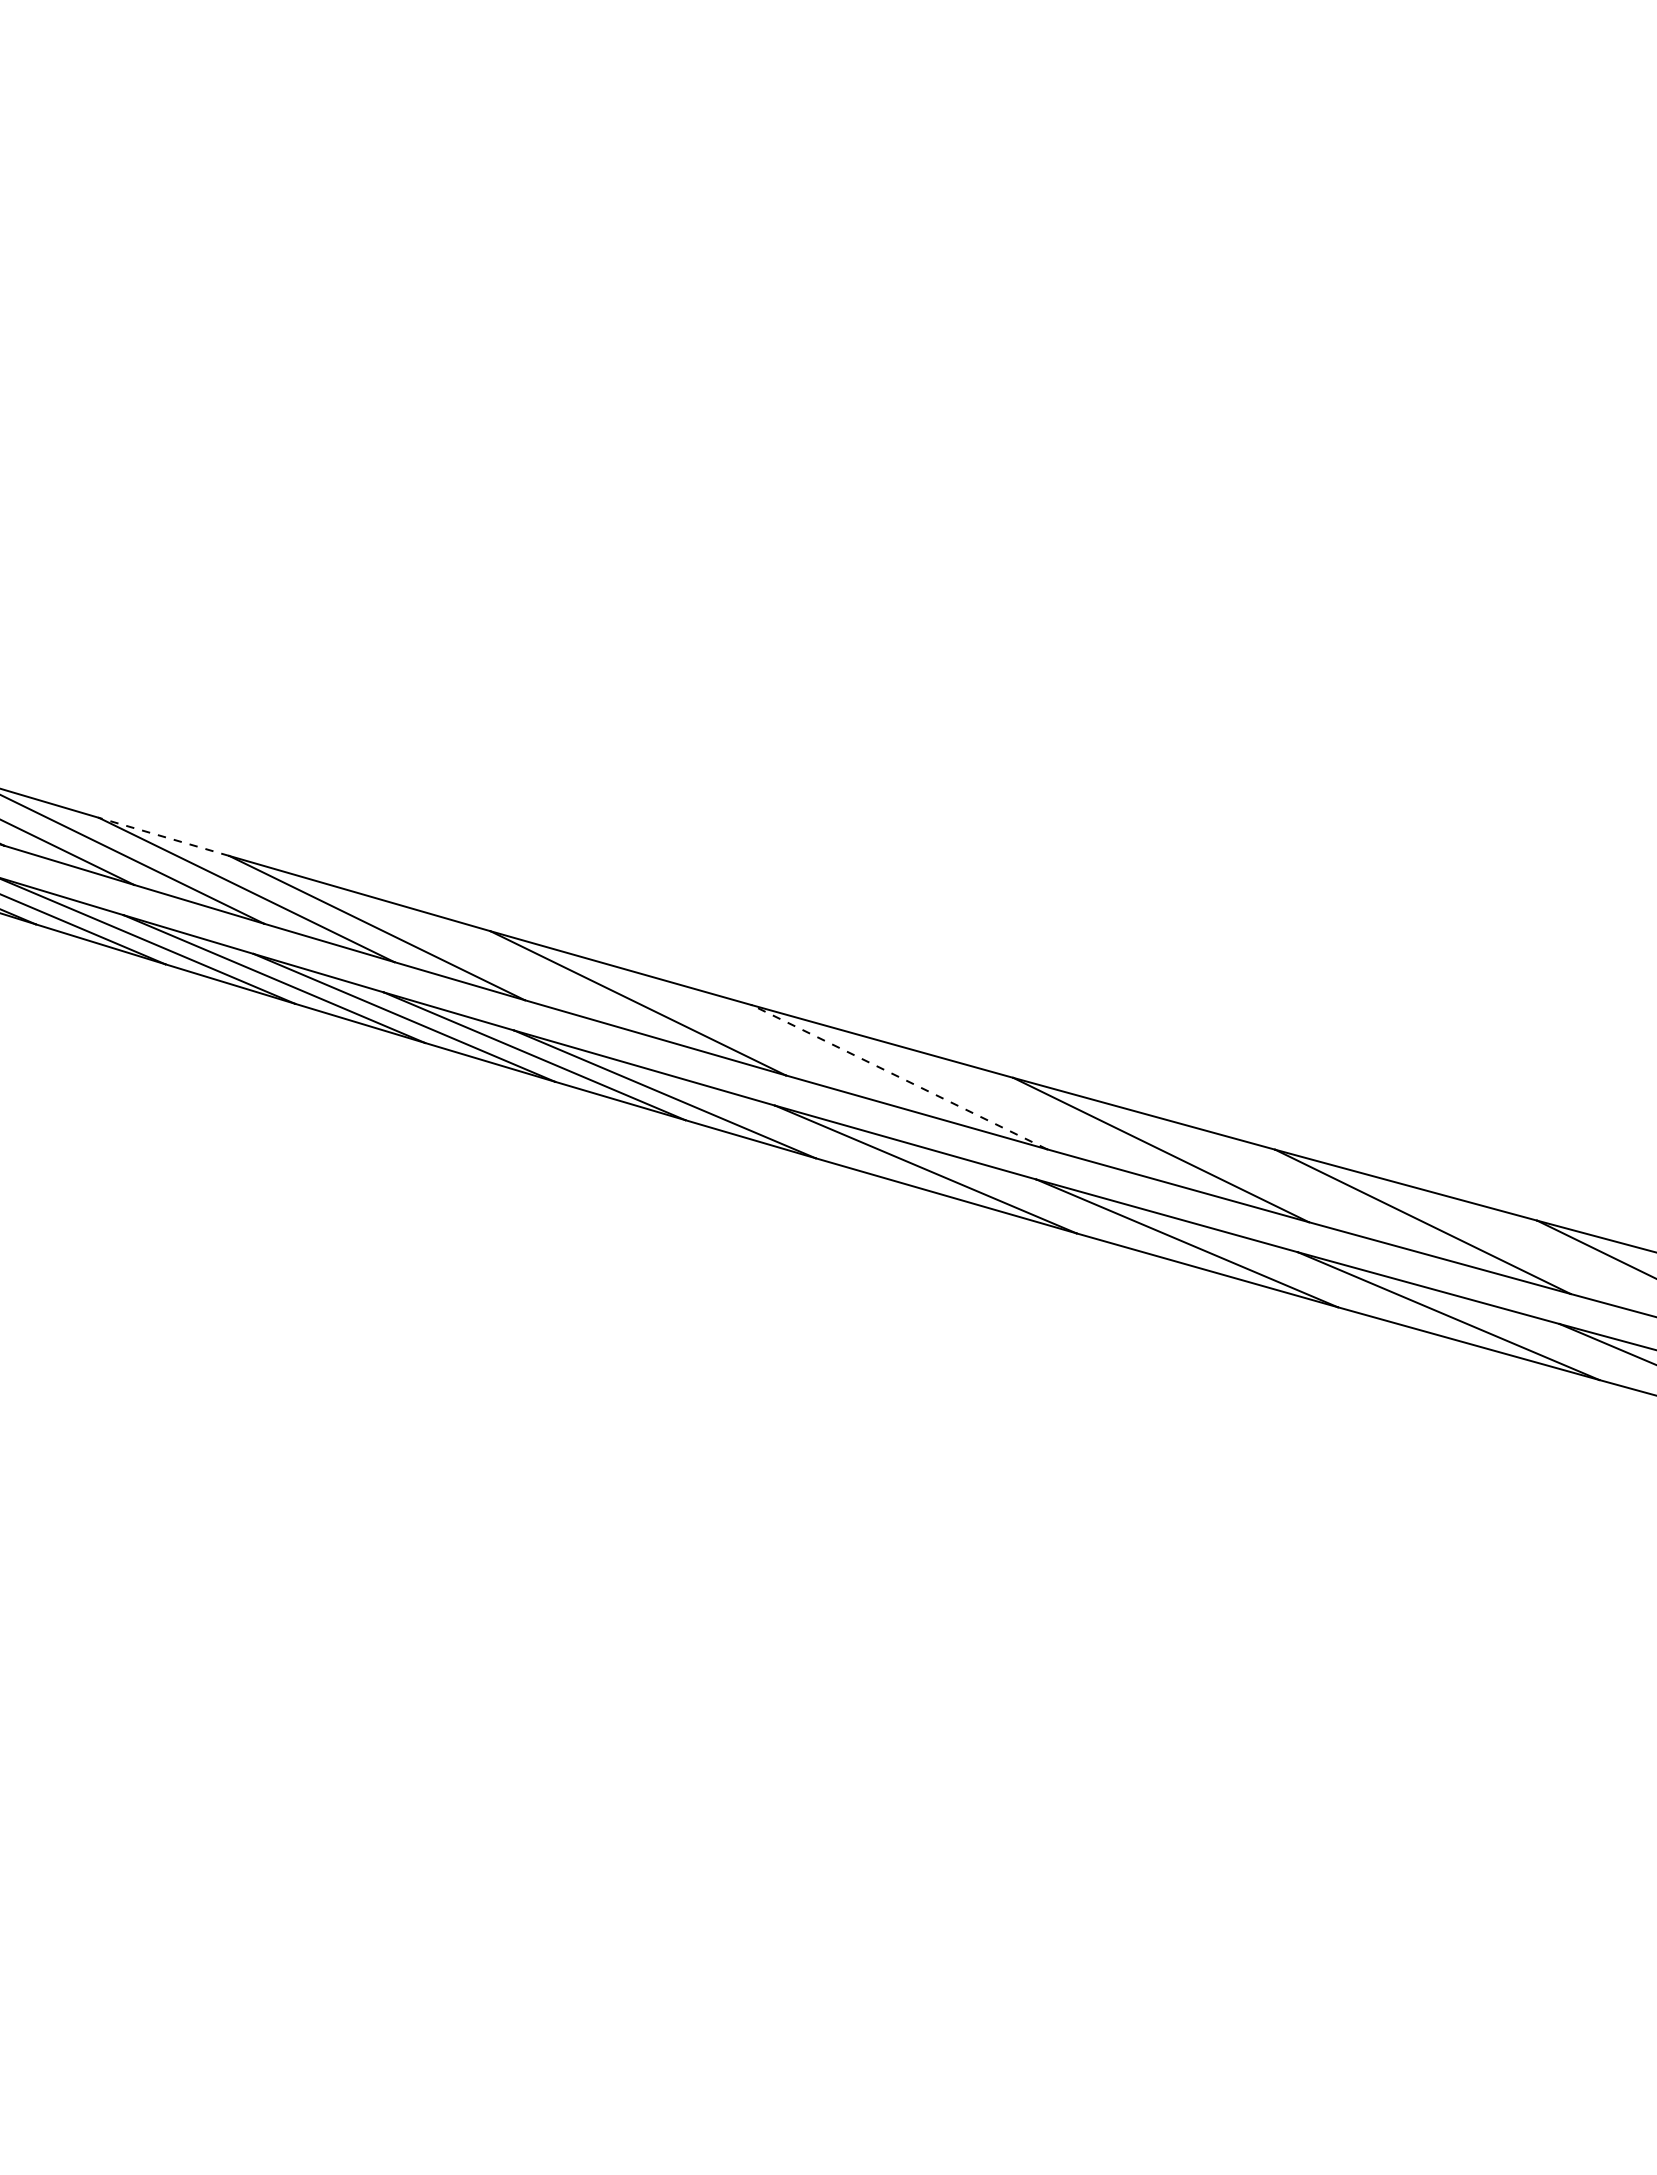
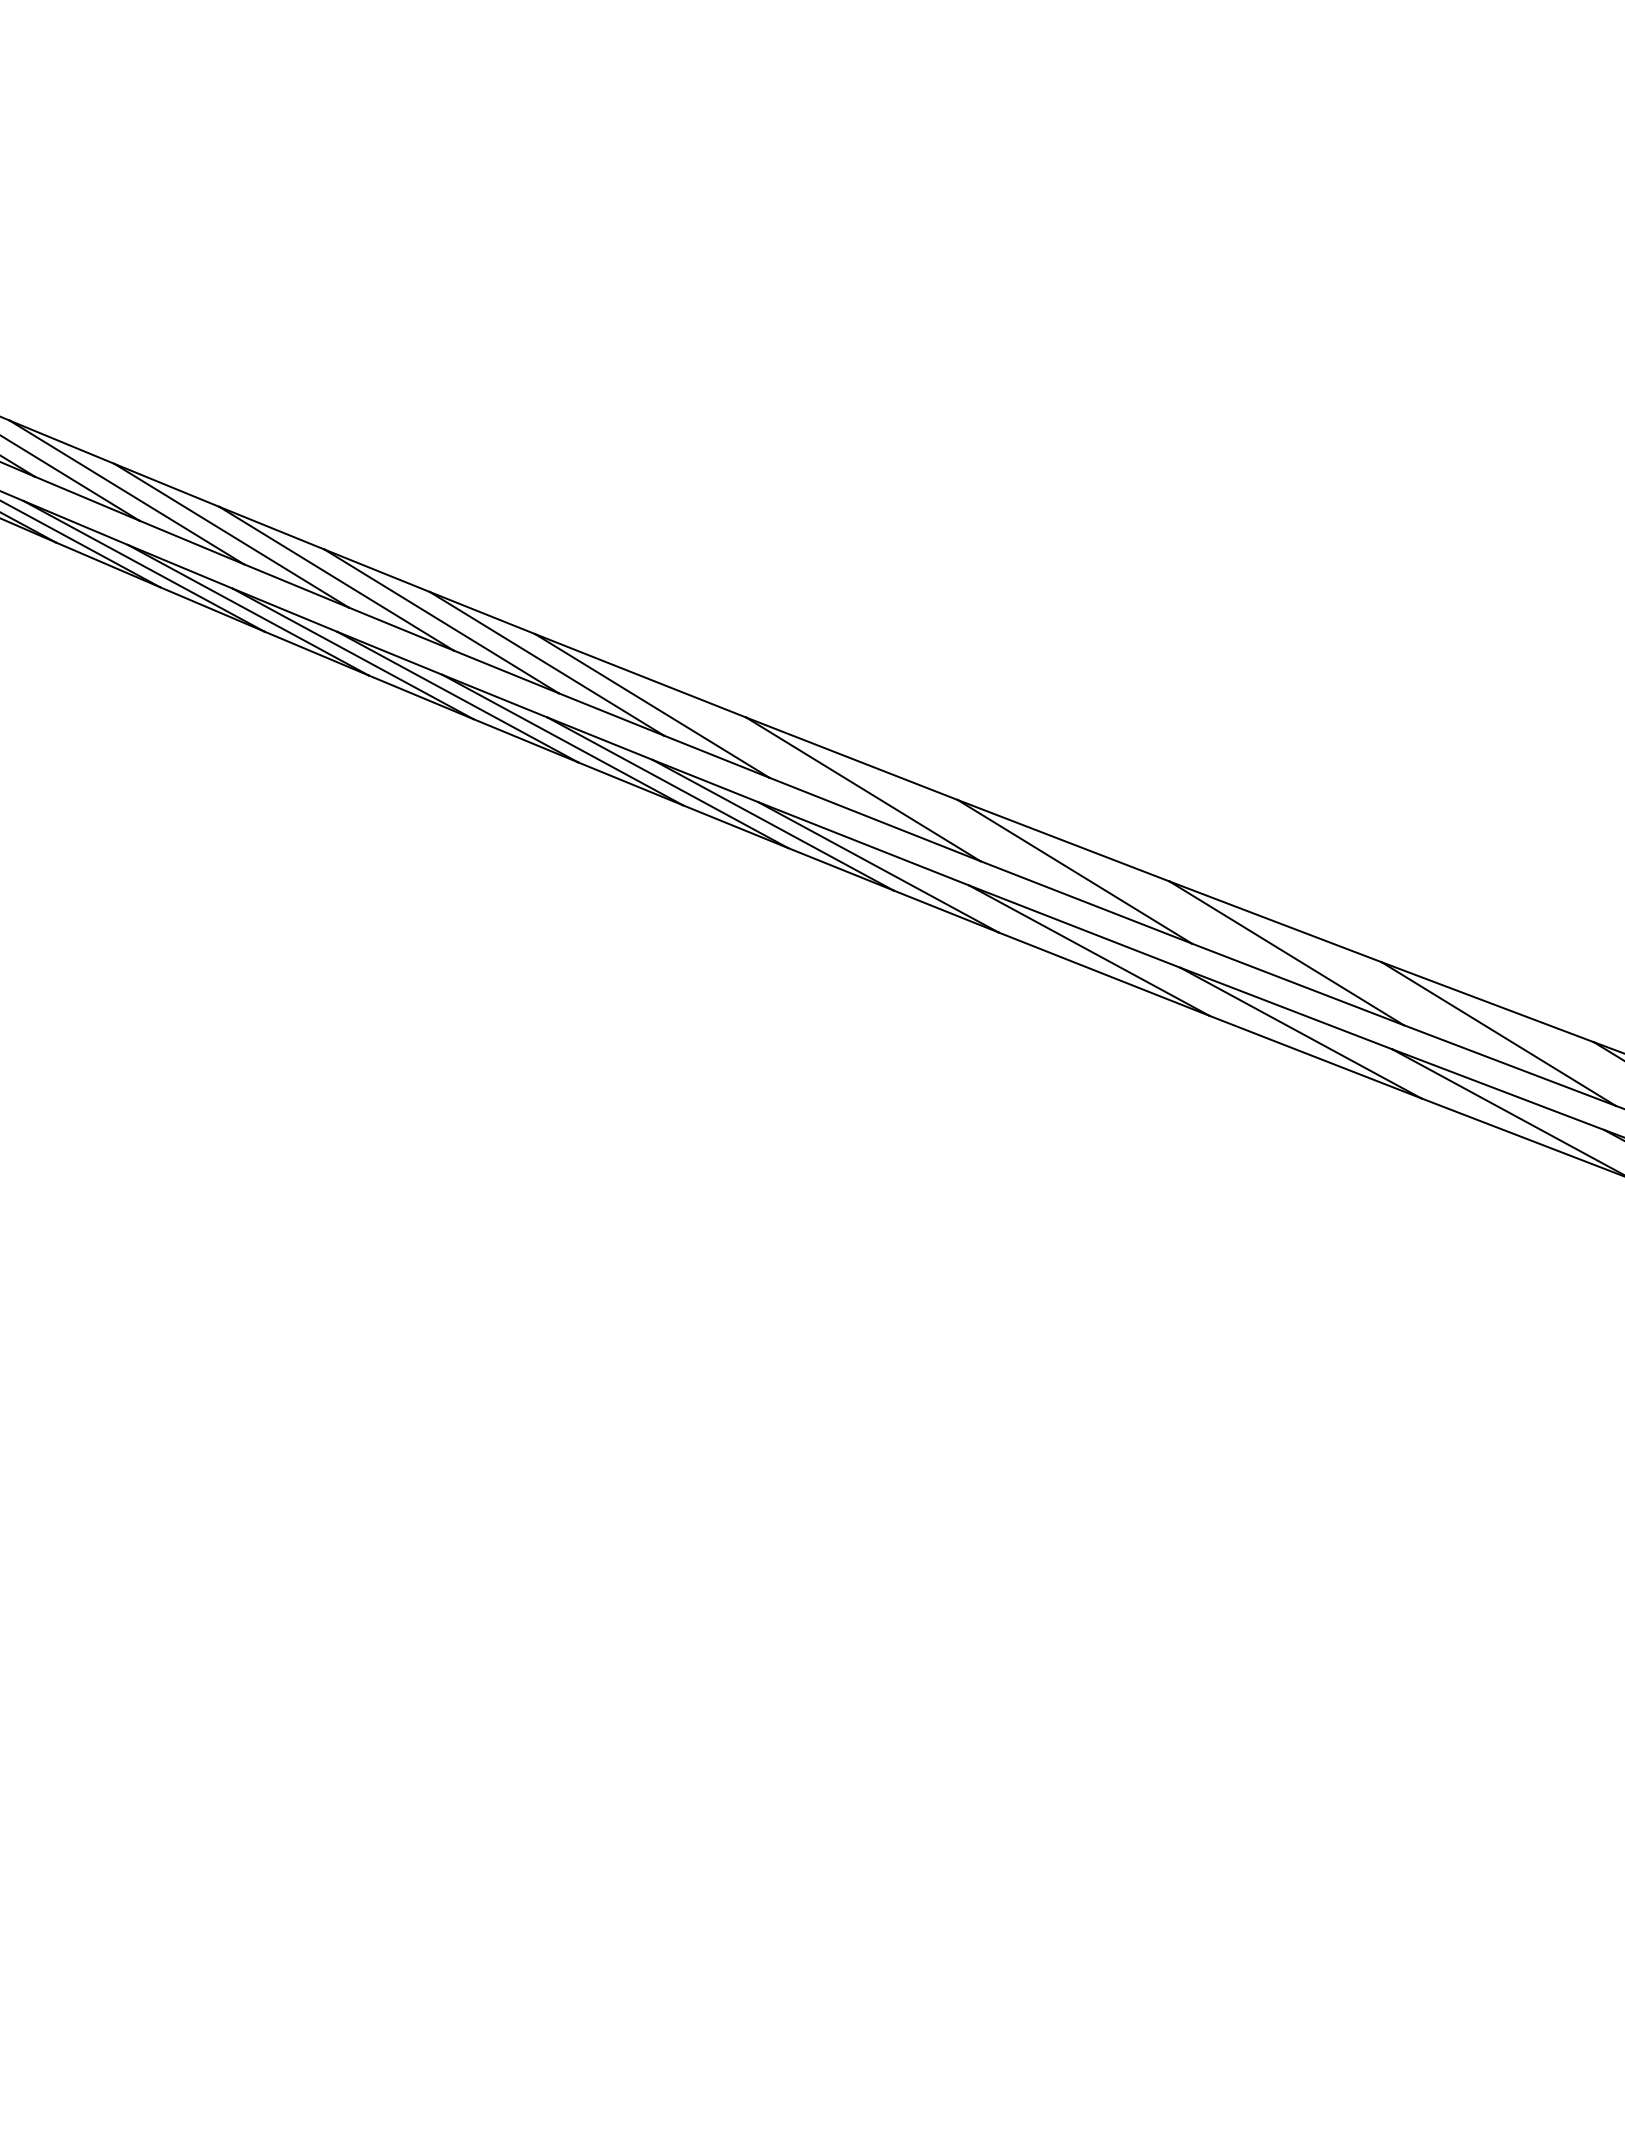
line: (164, 837) -> (482, 613), dashed -> solid
line: (898, 1076) -> (1074, 871), dashed -> solid

